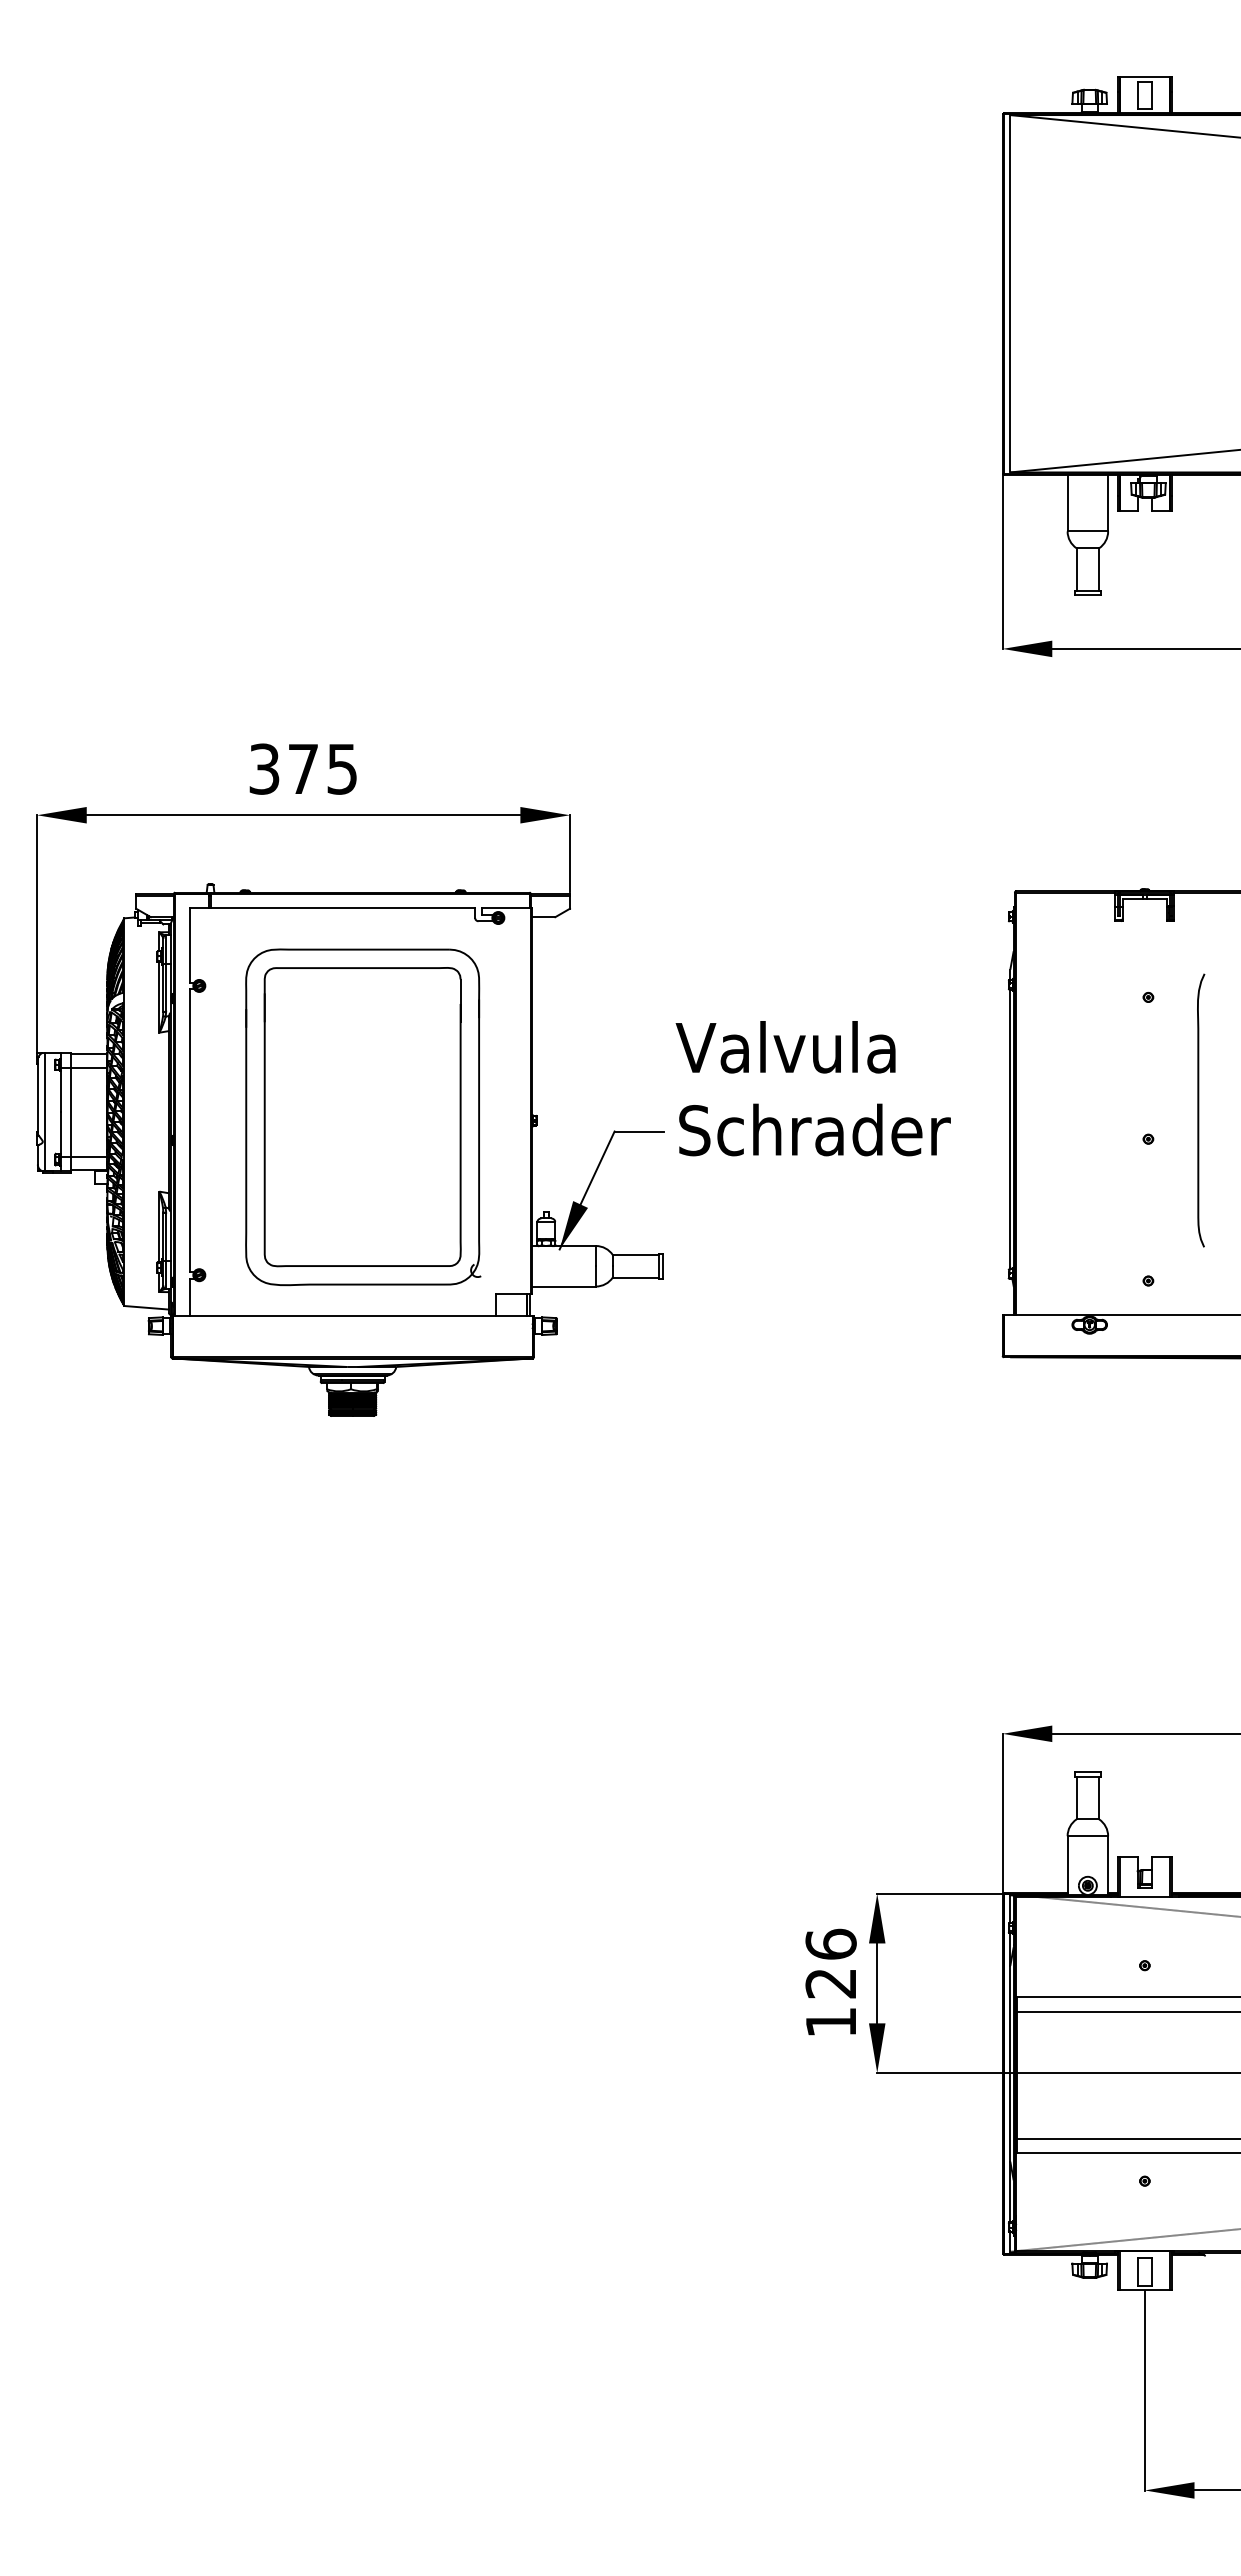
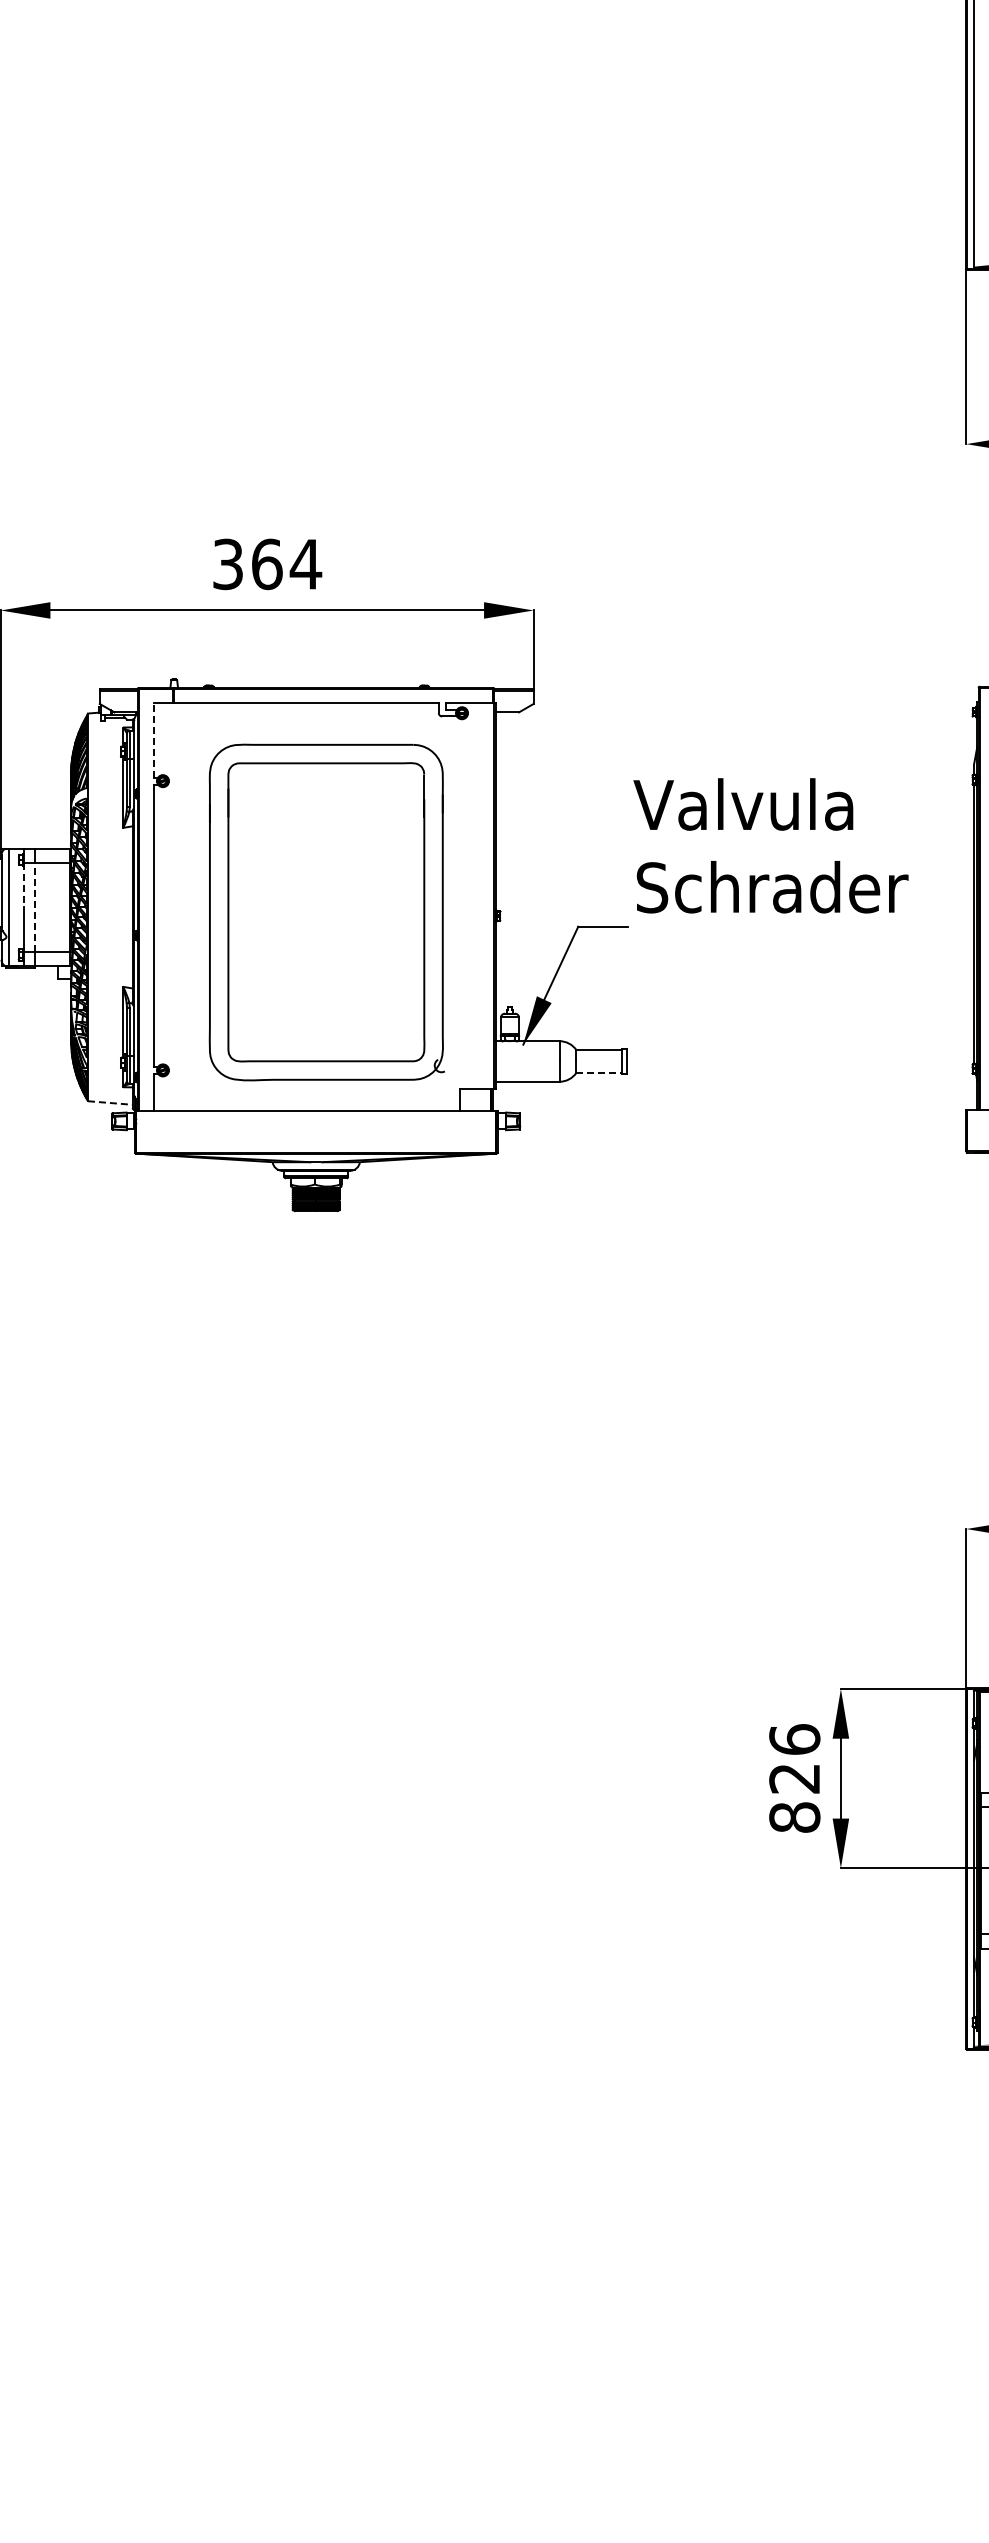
text: (323, 768) -> (287, 563), 375 -> 364
line: (190, 944) -> (154, 739), solid -> dashed
text: (812, 1088) -> (770, 845), moved
line: (60, 1090) -> (24, 885), solid -> dashed
line: (71, 1112) -> (35, 907), solid -> dashed
line: (635, 1277) -> (599, 1072), solid -> dashed
line: (147, 1307) -> (111, 1102), solid -> dashed
text: (830, 2022) -> (794, 1817), 126 -> 826

